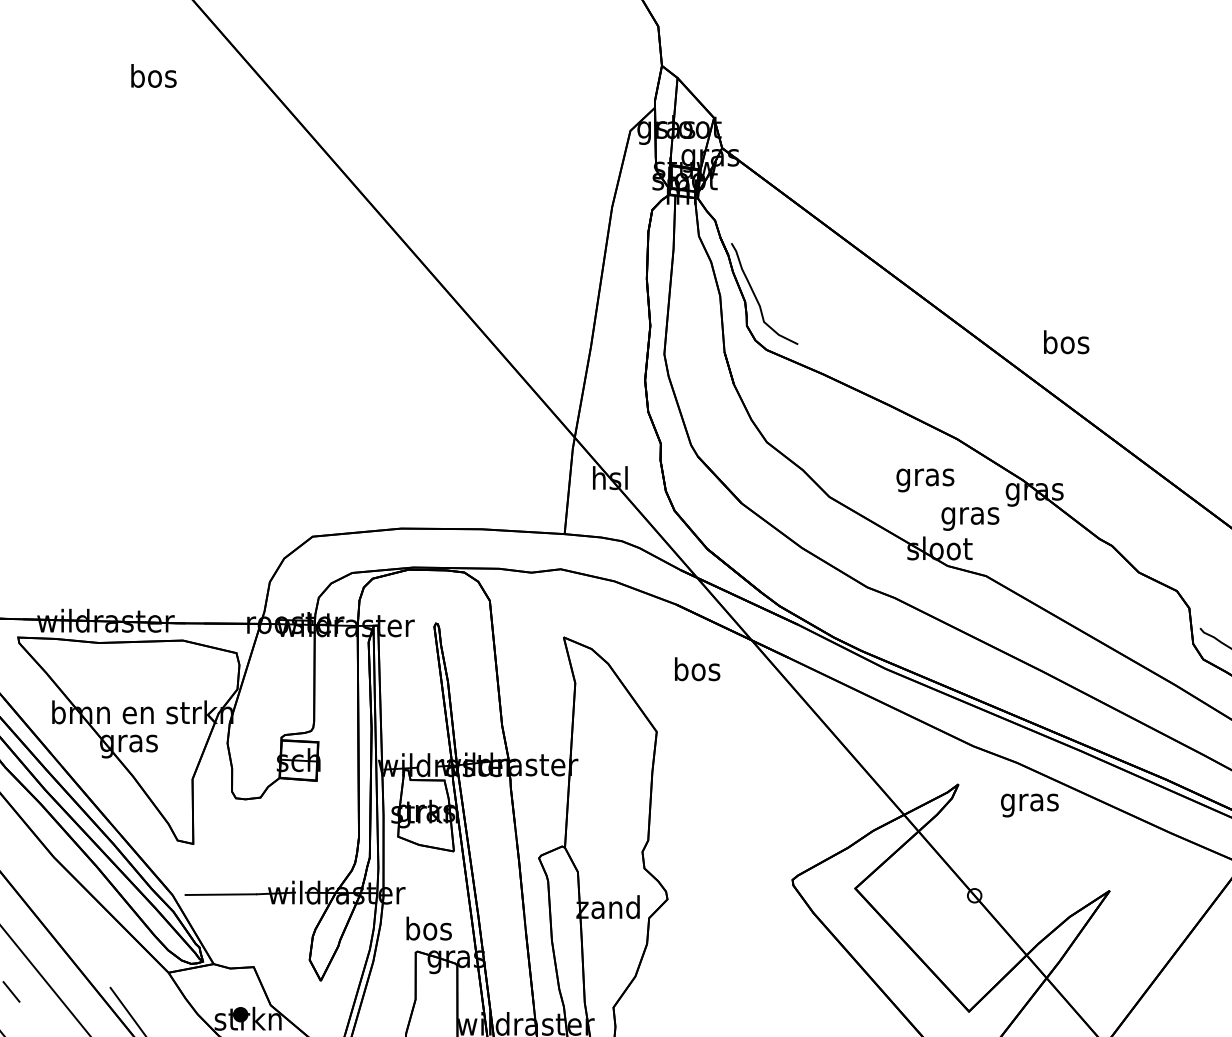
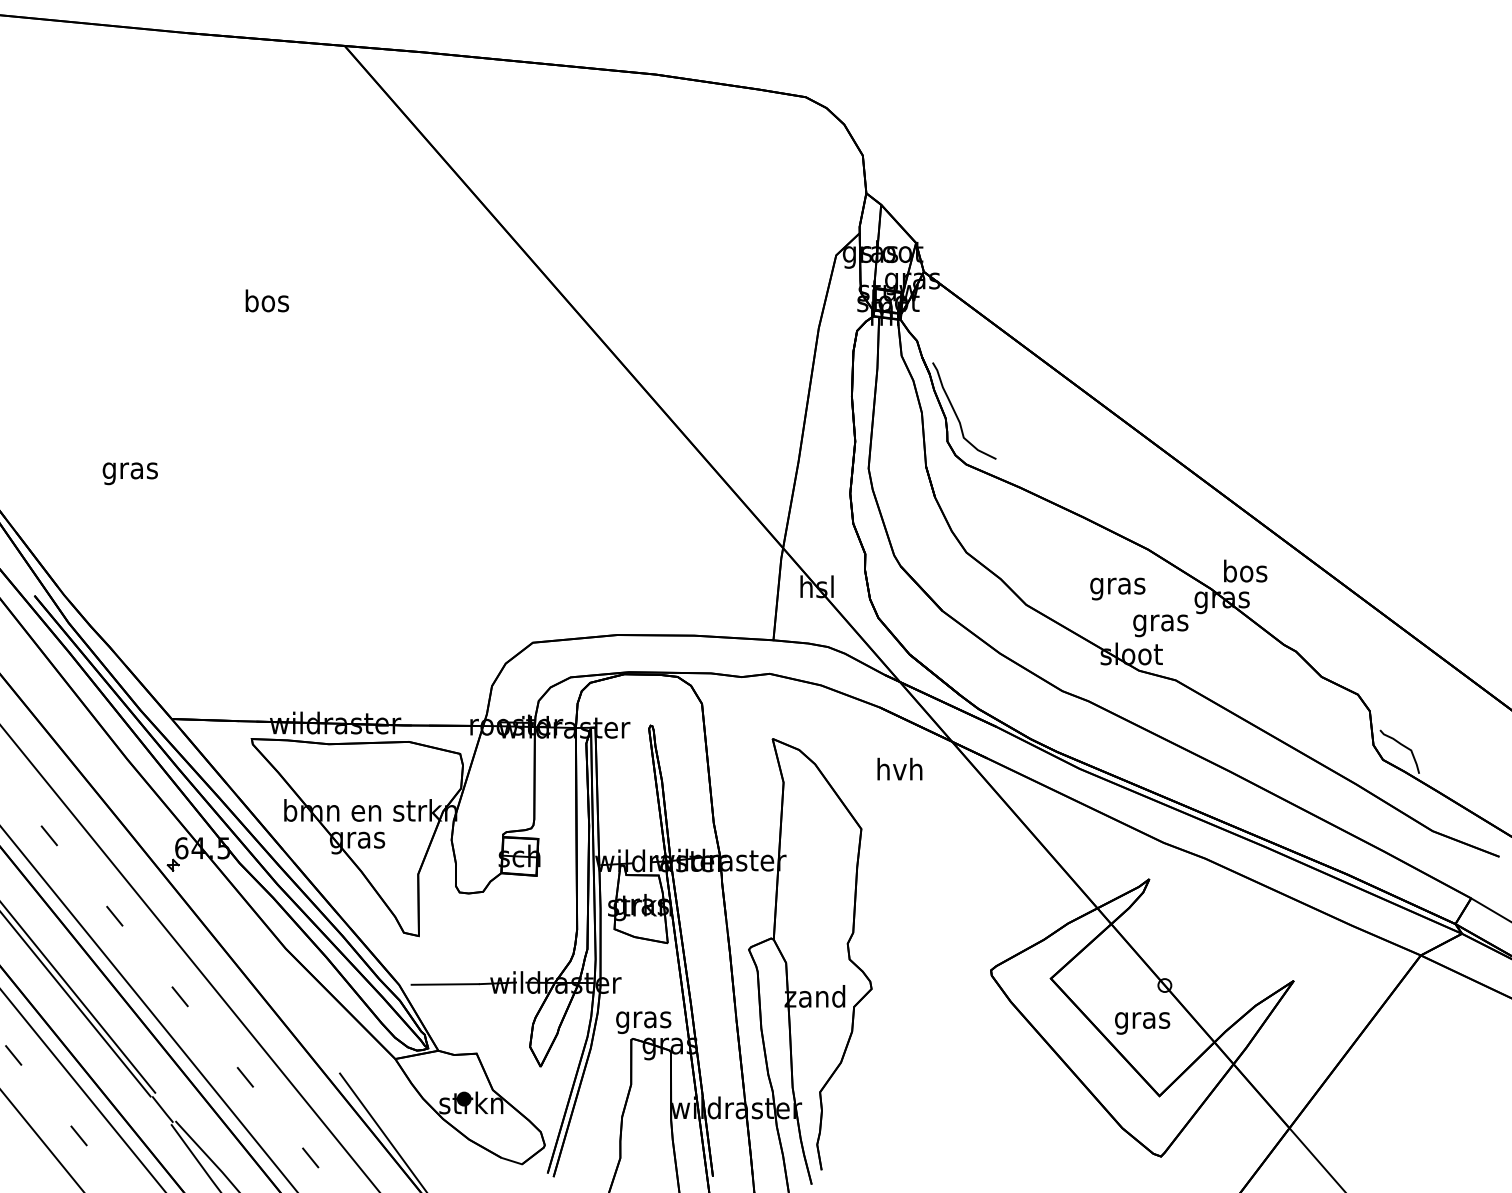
text: (154, 75) -> (267, 300), moved
text: (1066, 341) -> (1245, 570), moved
text: (696, 668) -> (899, 768), bos -> hvh
text: (1029, 805) -> (1142, 1023), moved
text: (428, 931) -> (643, 1019), bos -> gras

